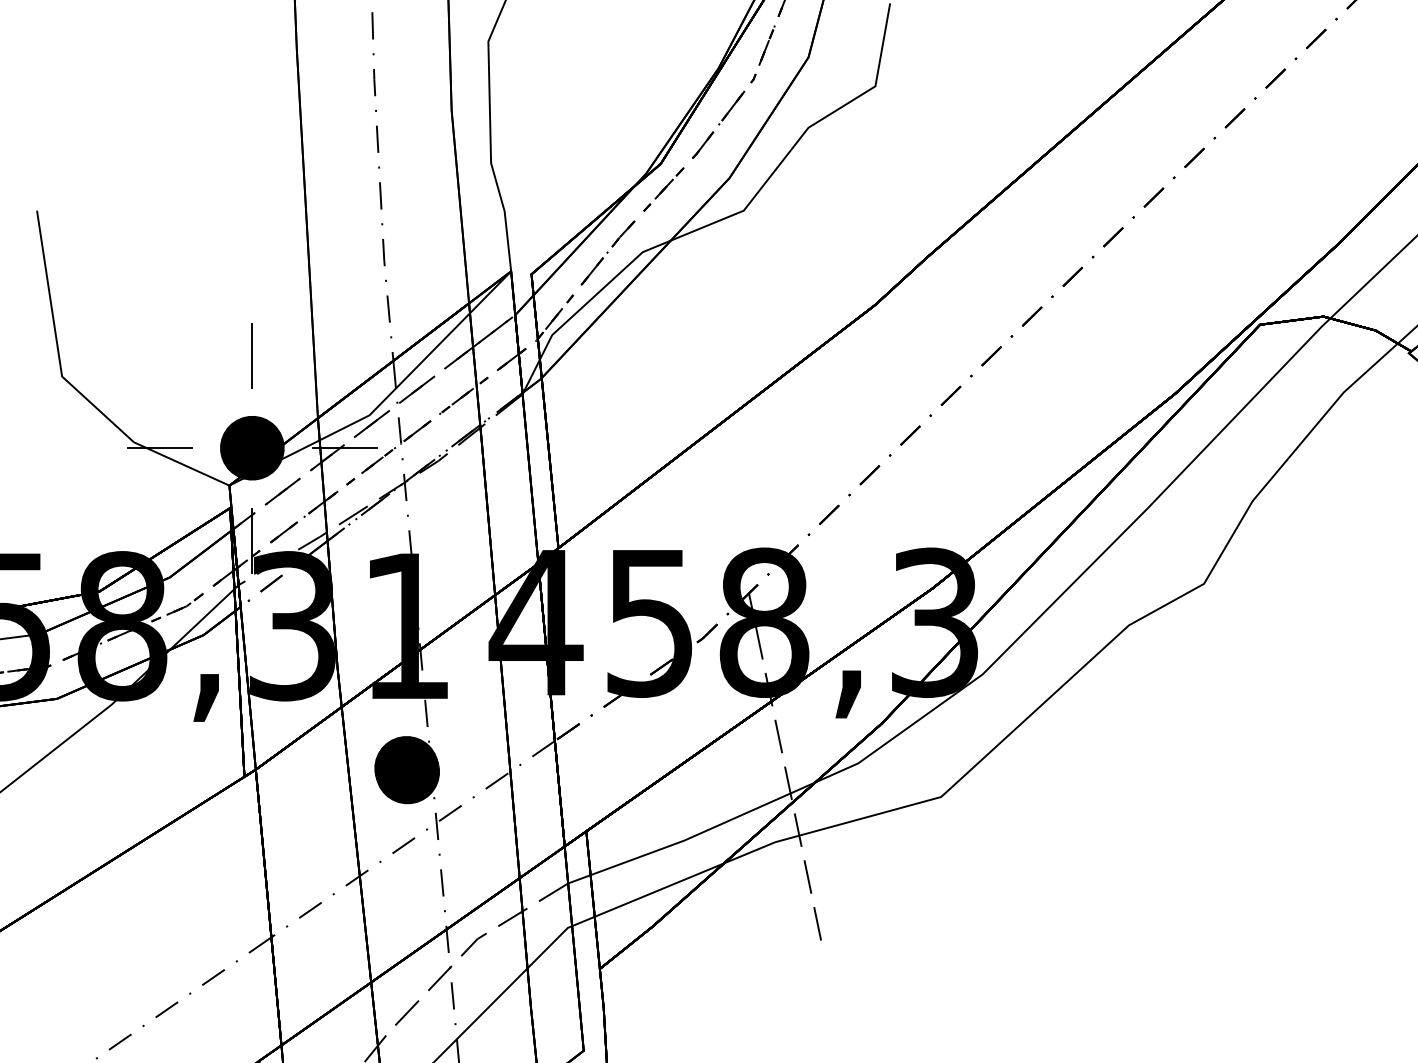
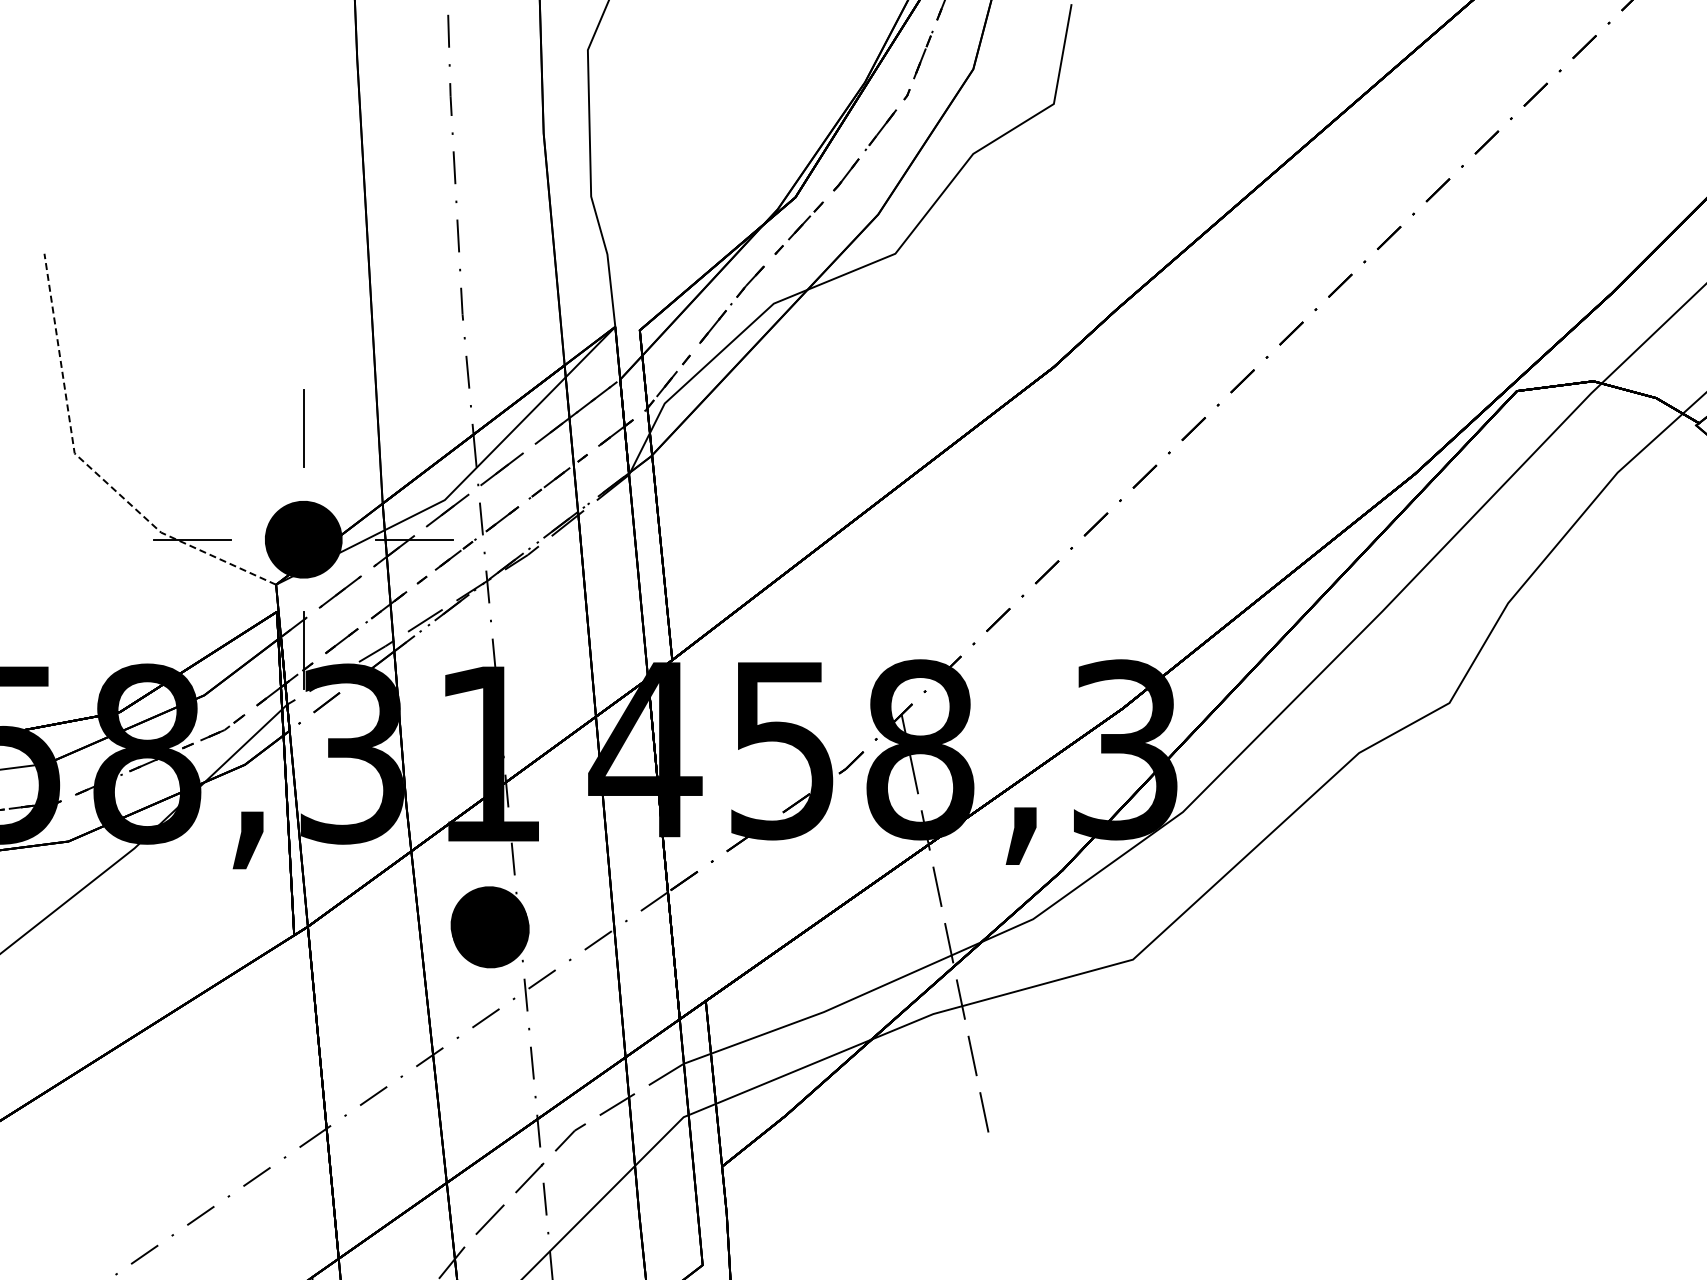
line: (75, 388) -> (90, 467), solid -> dashed

